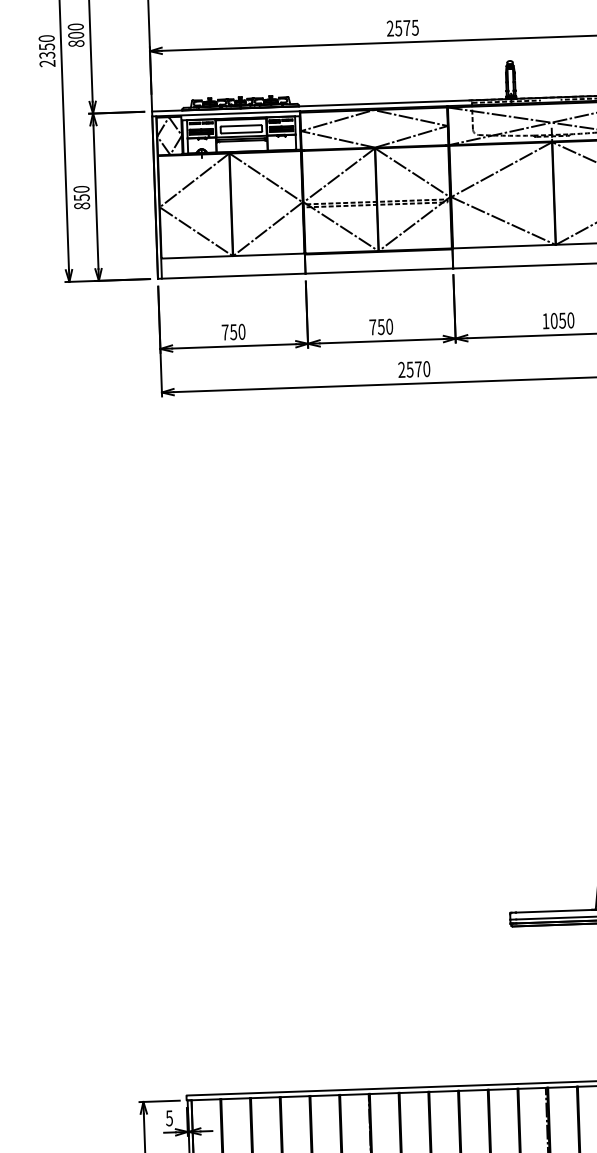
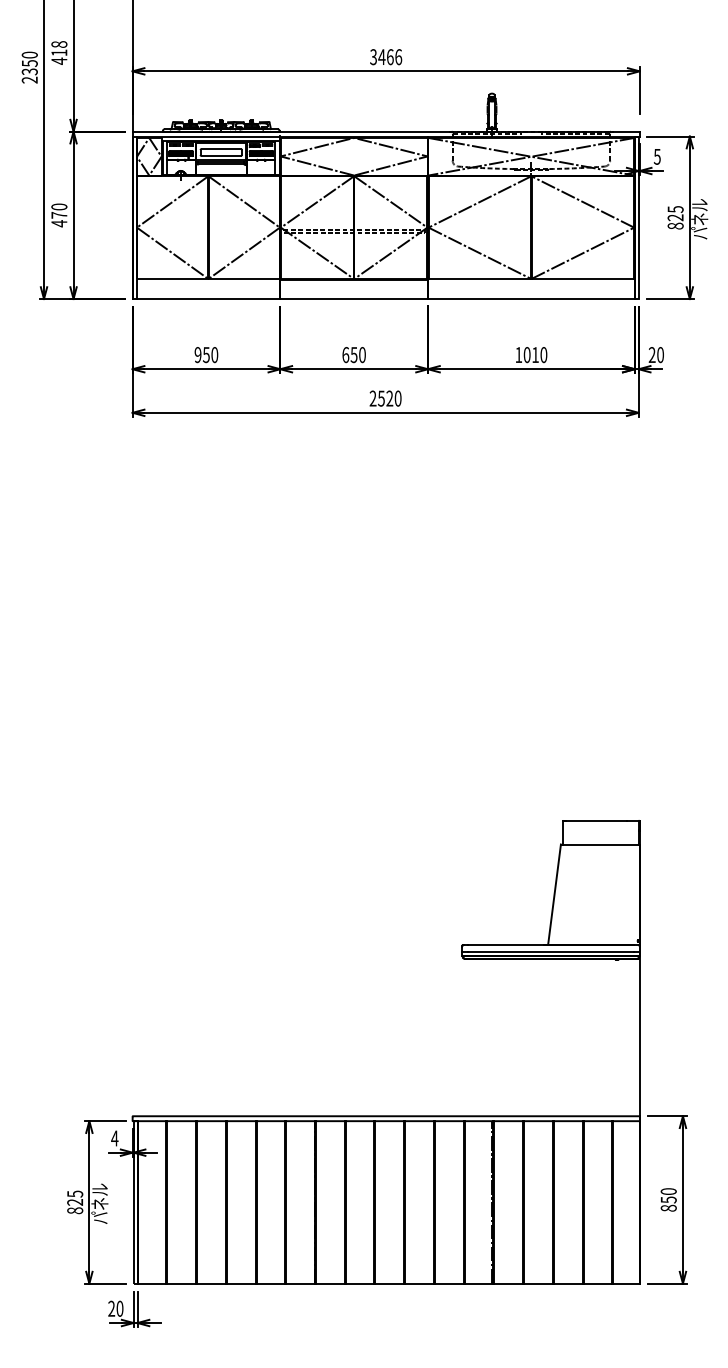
text: (403, 28) -> (386, 57), 2575 -> 3466
text: (76, 34) -> (59, 52), 800 -> 418
text: (82, 201) -> (59, 219), 850 -> 470
text: (562, 321) -> (535, 355), 1050 -> 1010
text: (372, 327) -> (345, 355), 750 -> 650
text: (224, 332) -> (197, 355), 750 -> 950
text: (418, 369) -> (389, 398), 2570 -> 2520
text: (169, 1118) -> (114, 1138), 5 -> 4

